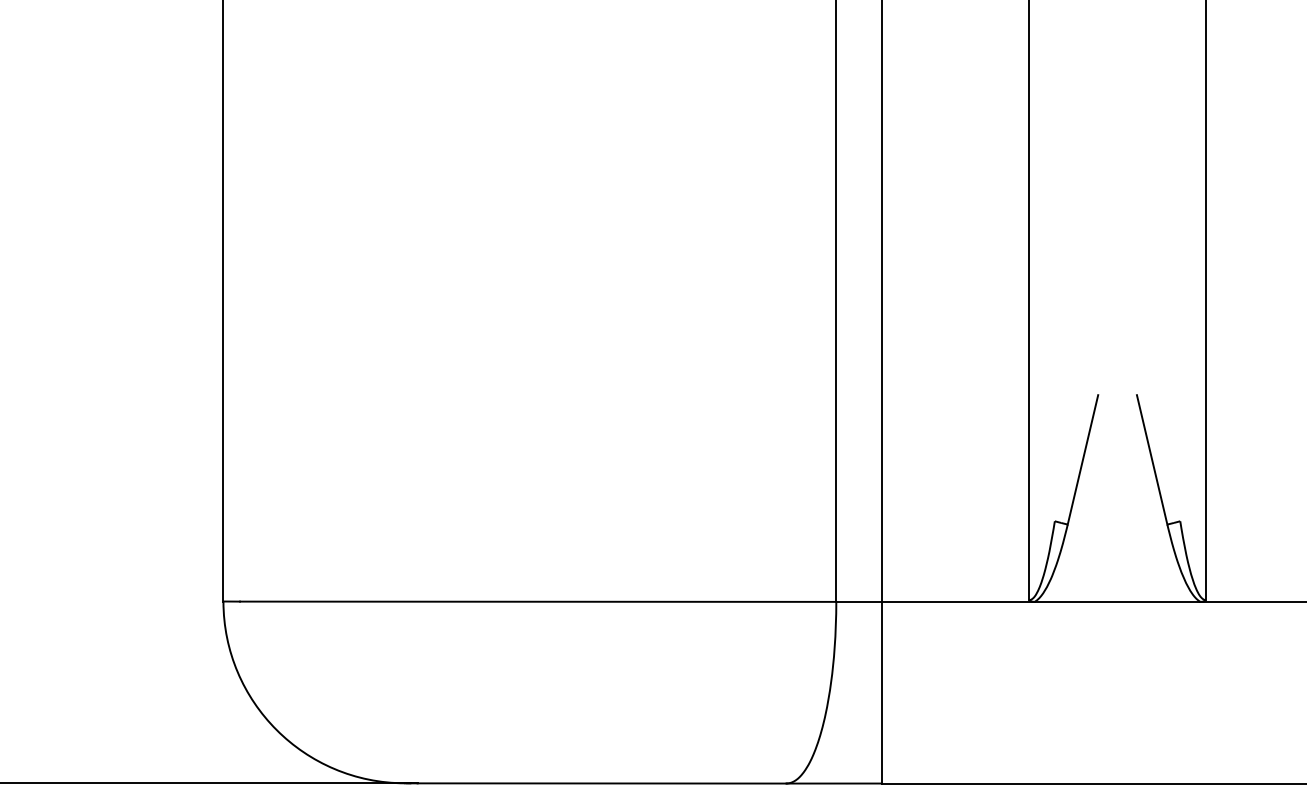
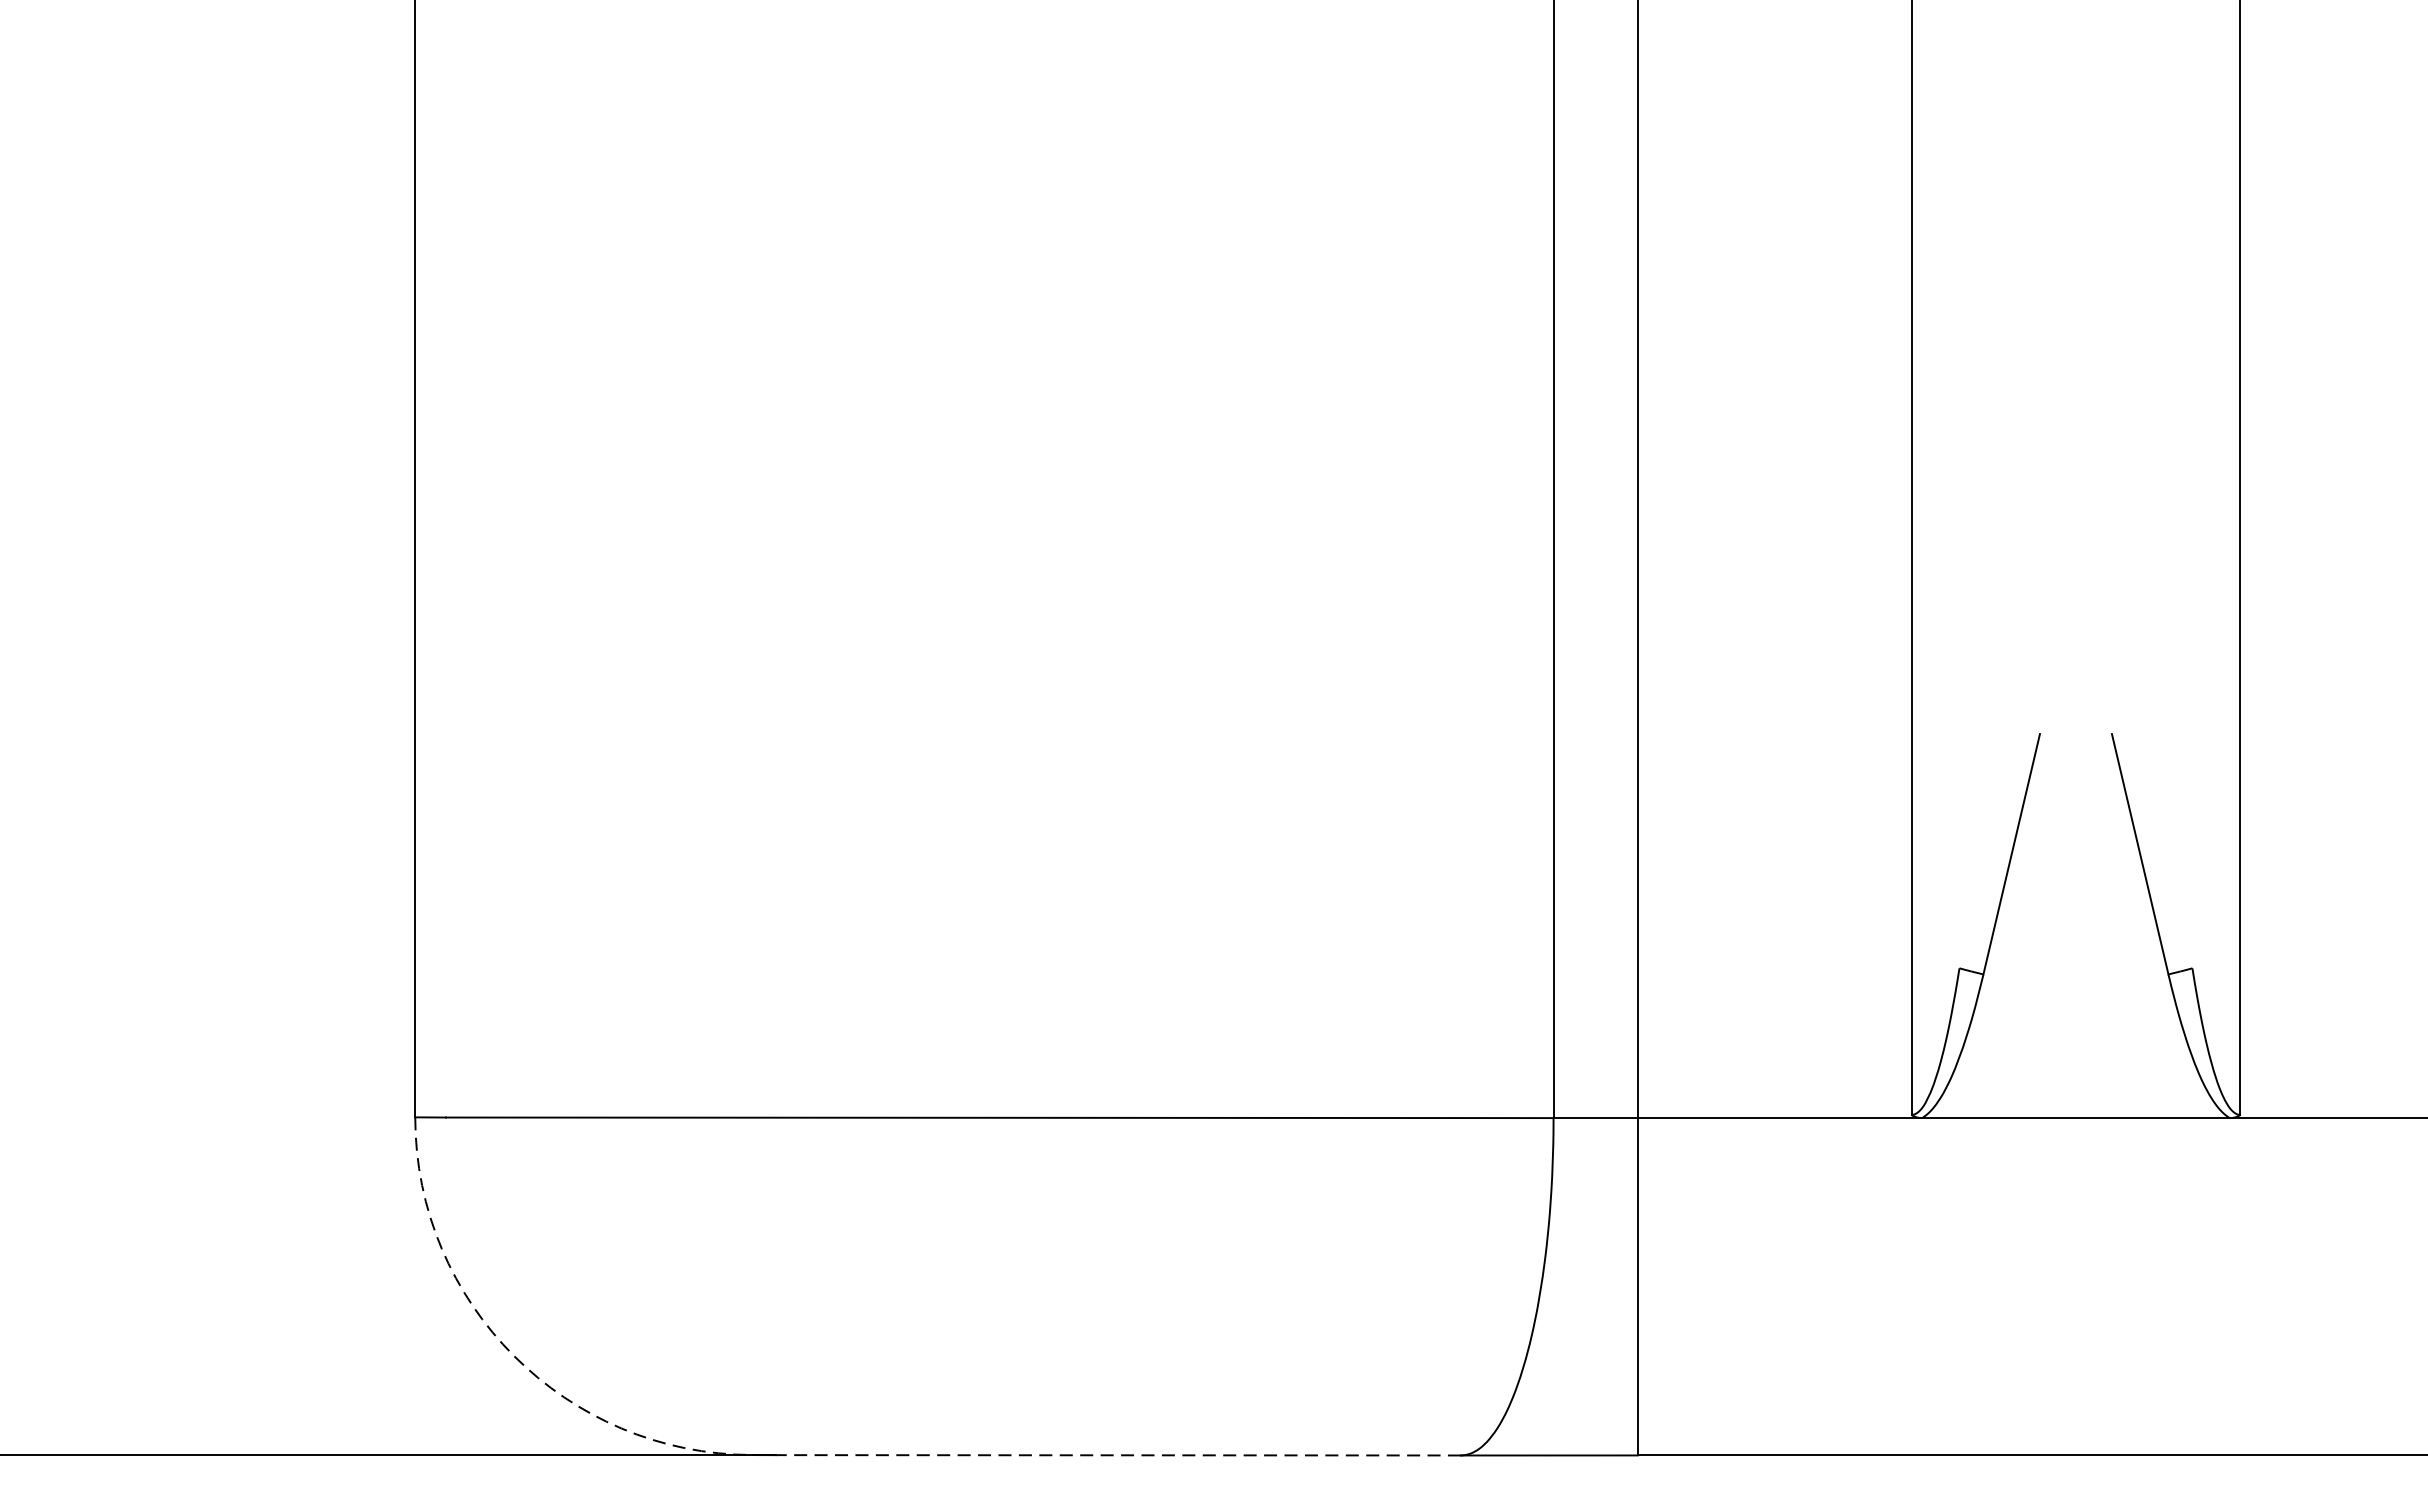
arc: (276, 730) -> (513, 1356), solid -> dashed
line: (601, 783) -> (1117, 1455), solid -> dashed

